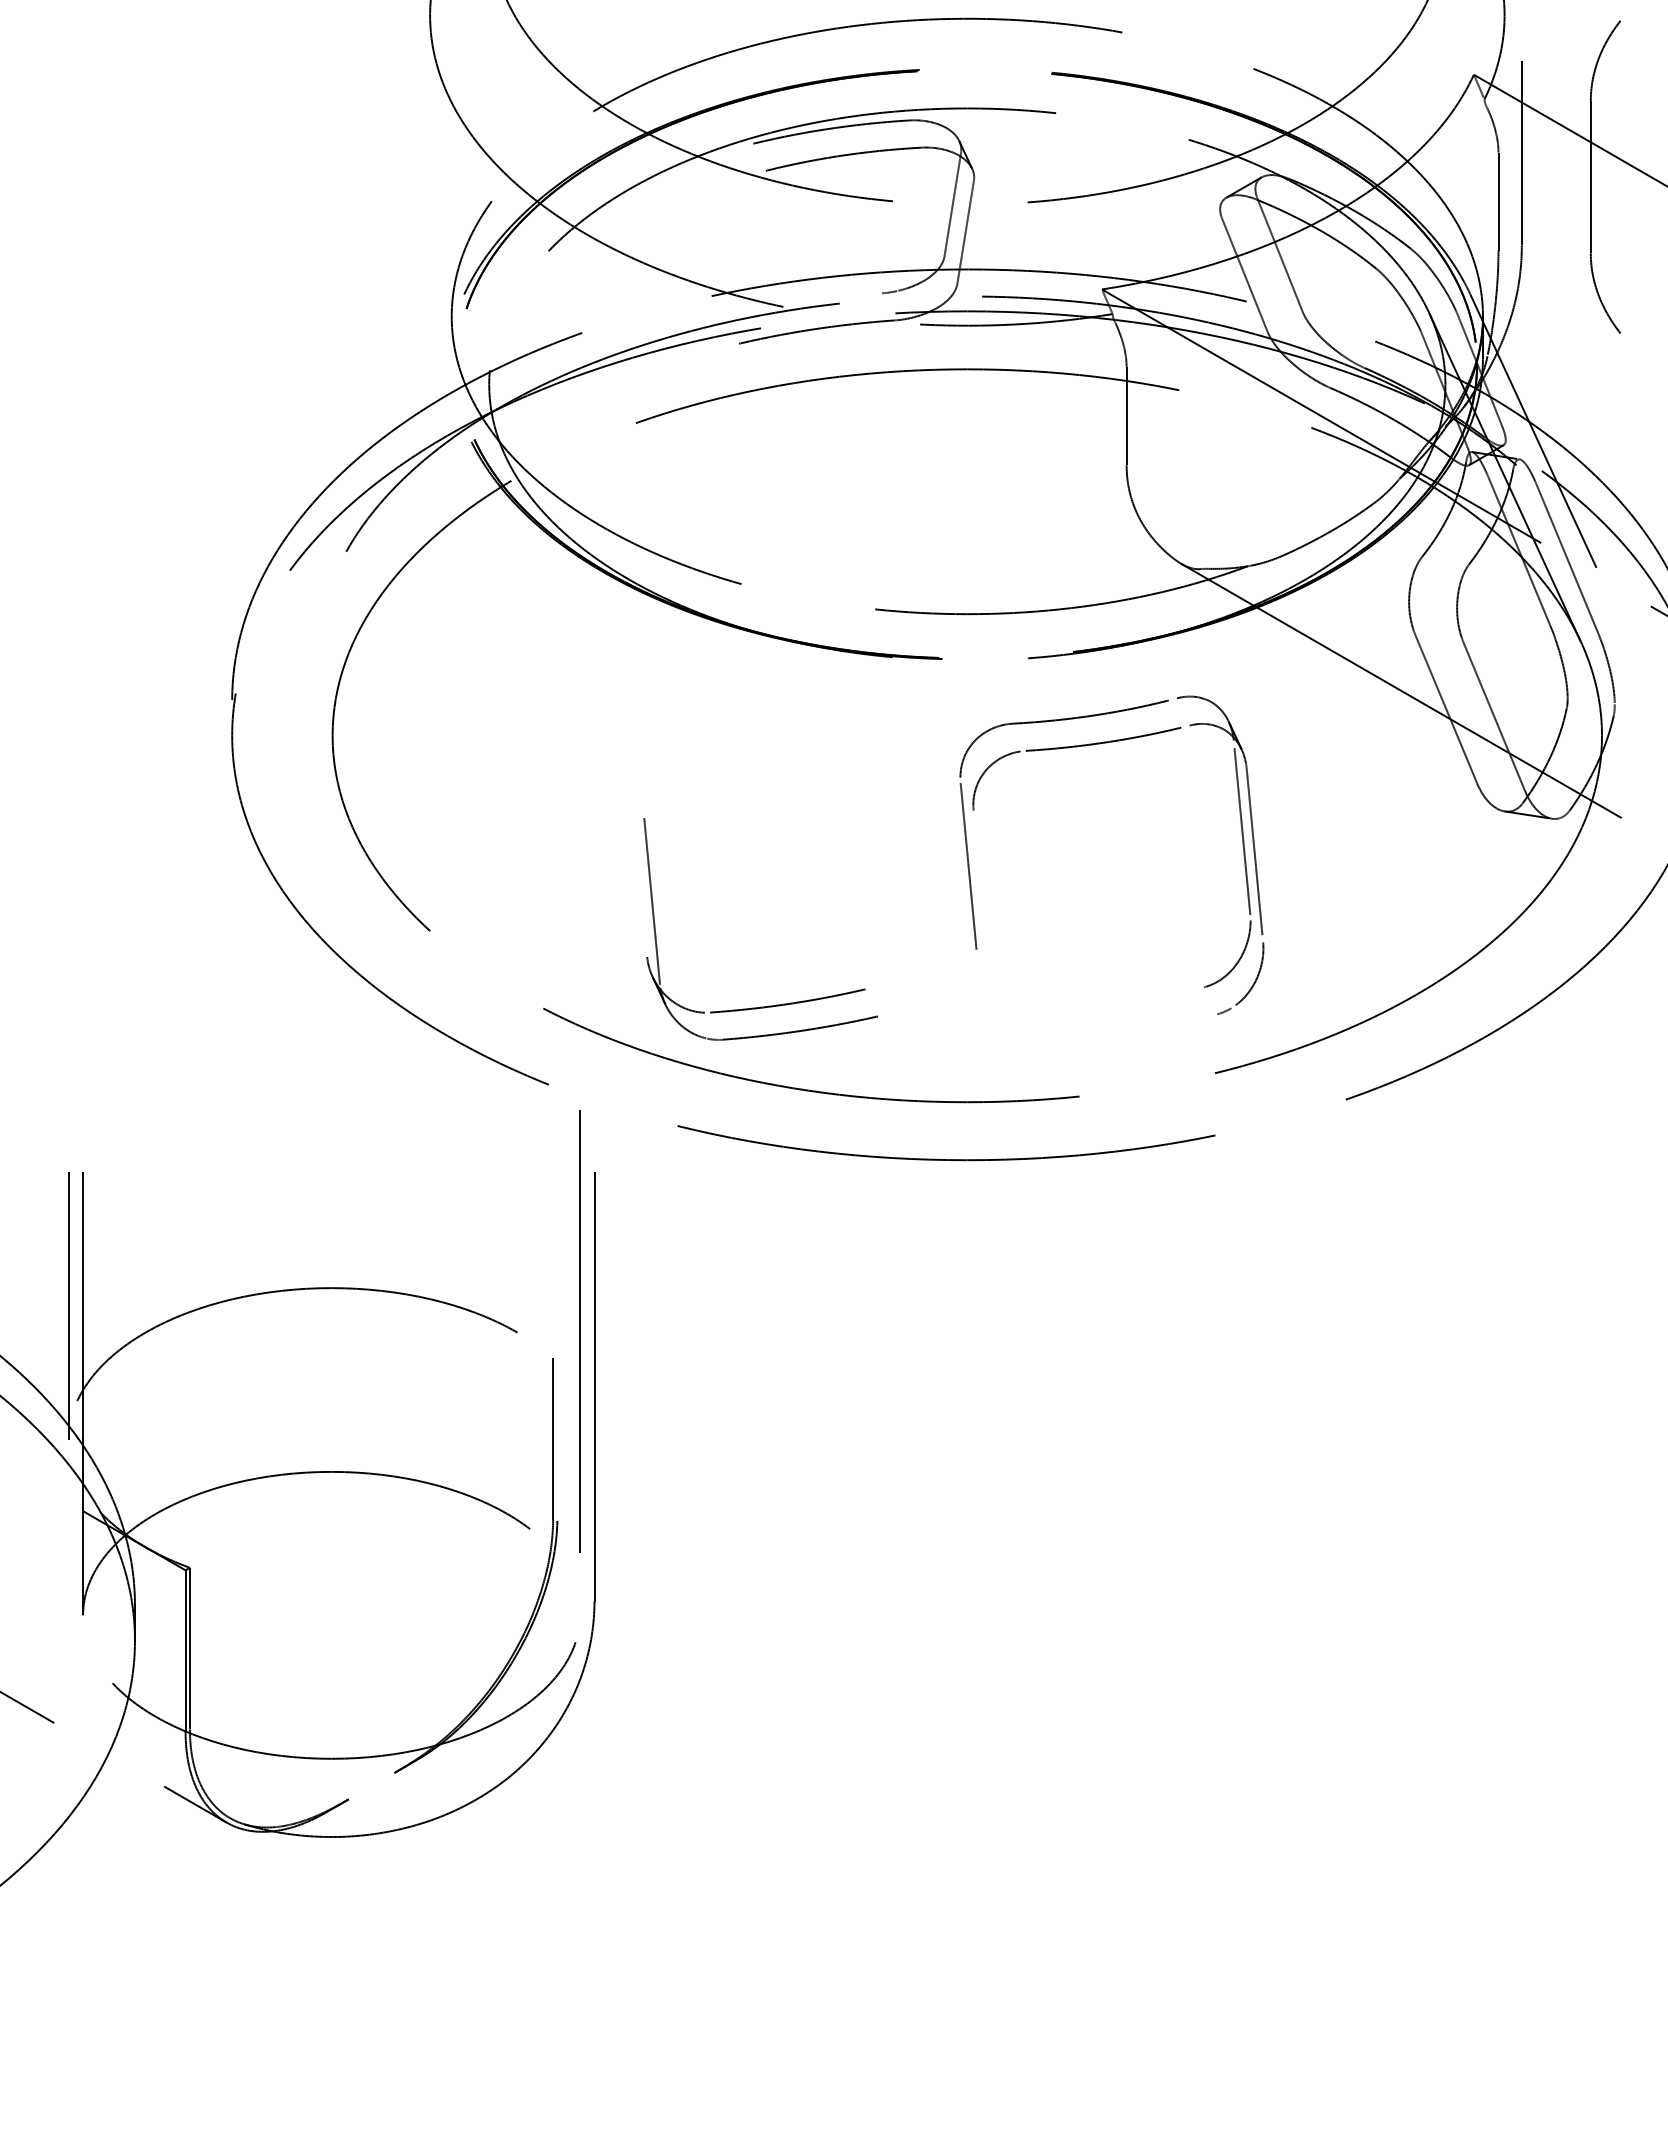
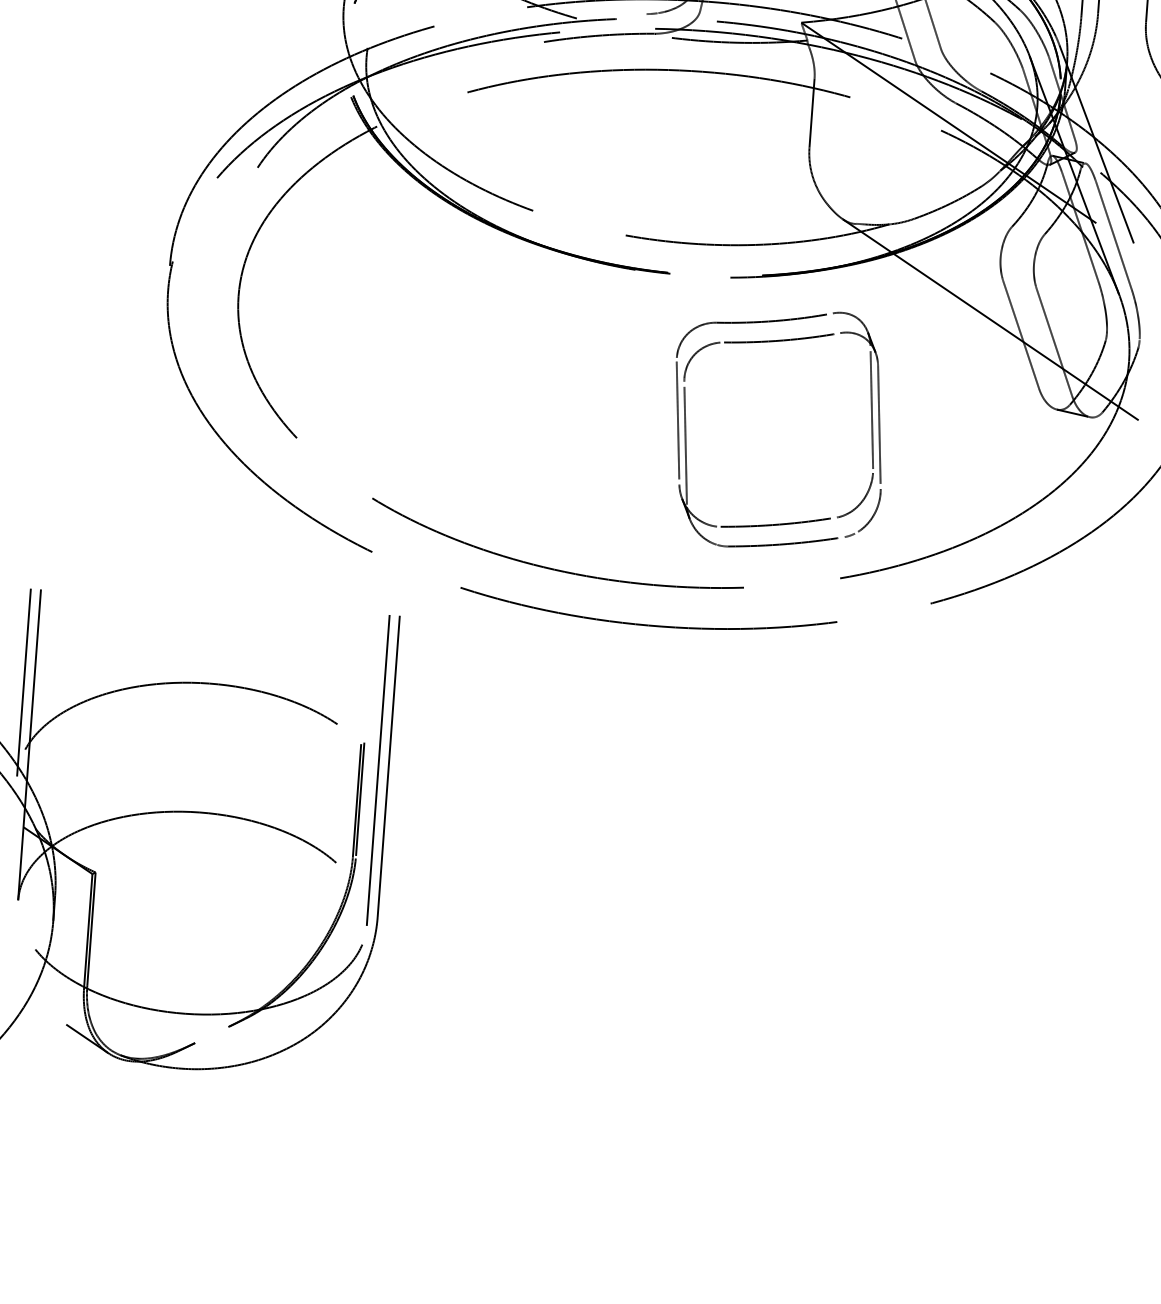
part: (768, 1005) -> (761, 524), moved
line: (579, 1331) -> (377, 770), moved
line: (557, 1436) -> (360, 799), added

